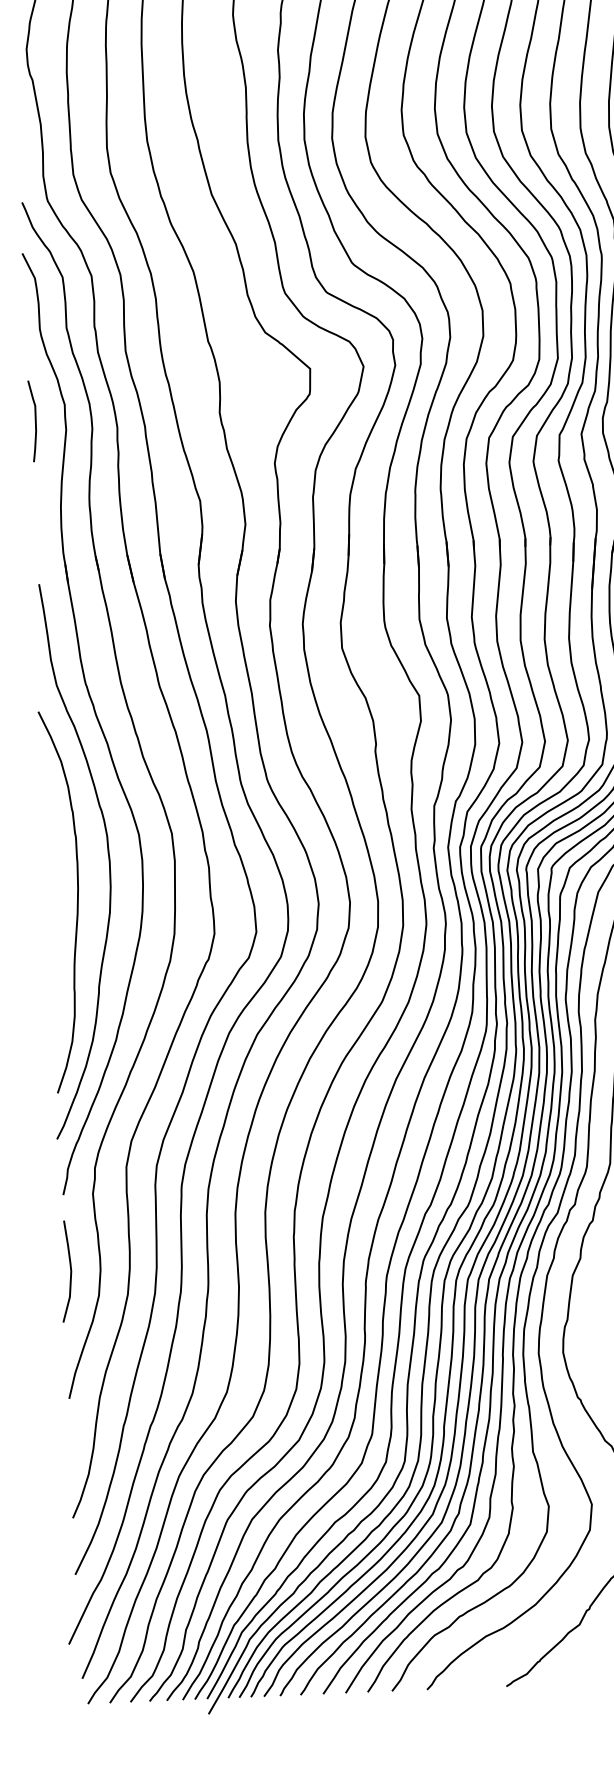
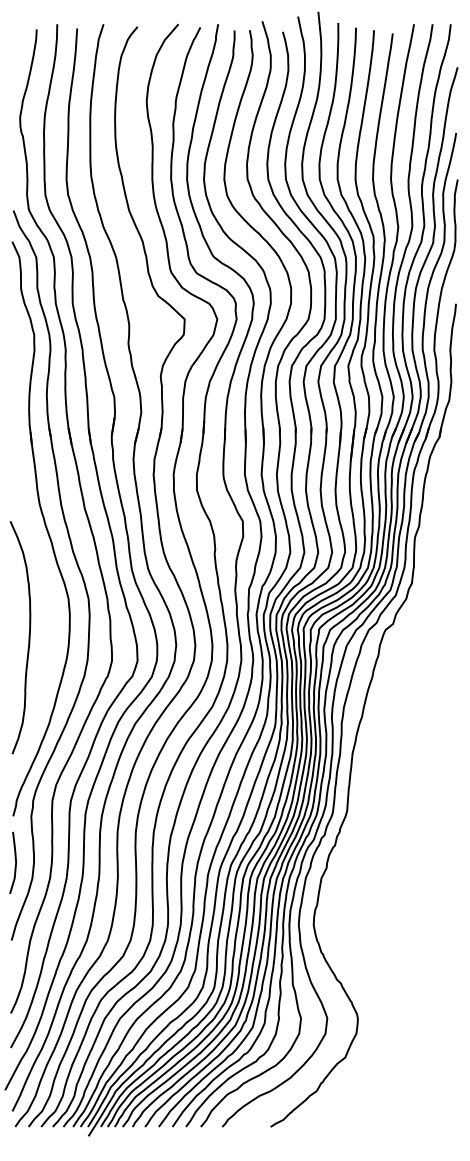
curve: (34, 421) -> (15, 344), removed
curve: (107, 857) -> (48, 611), removed

